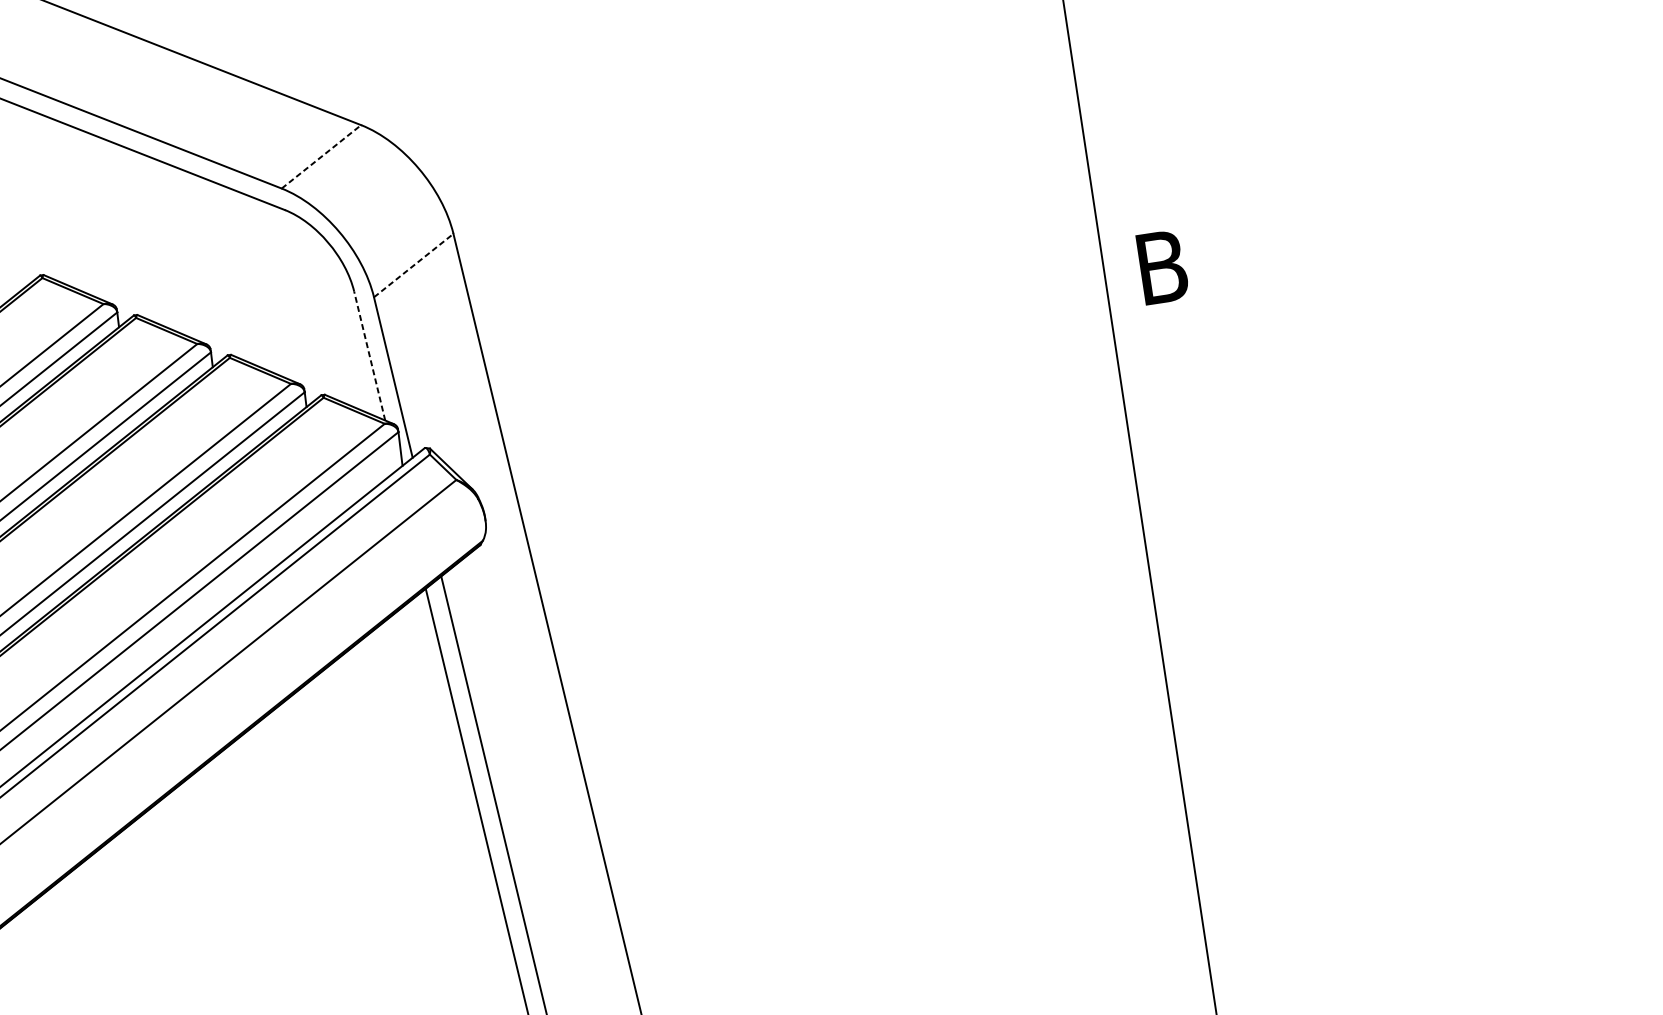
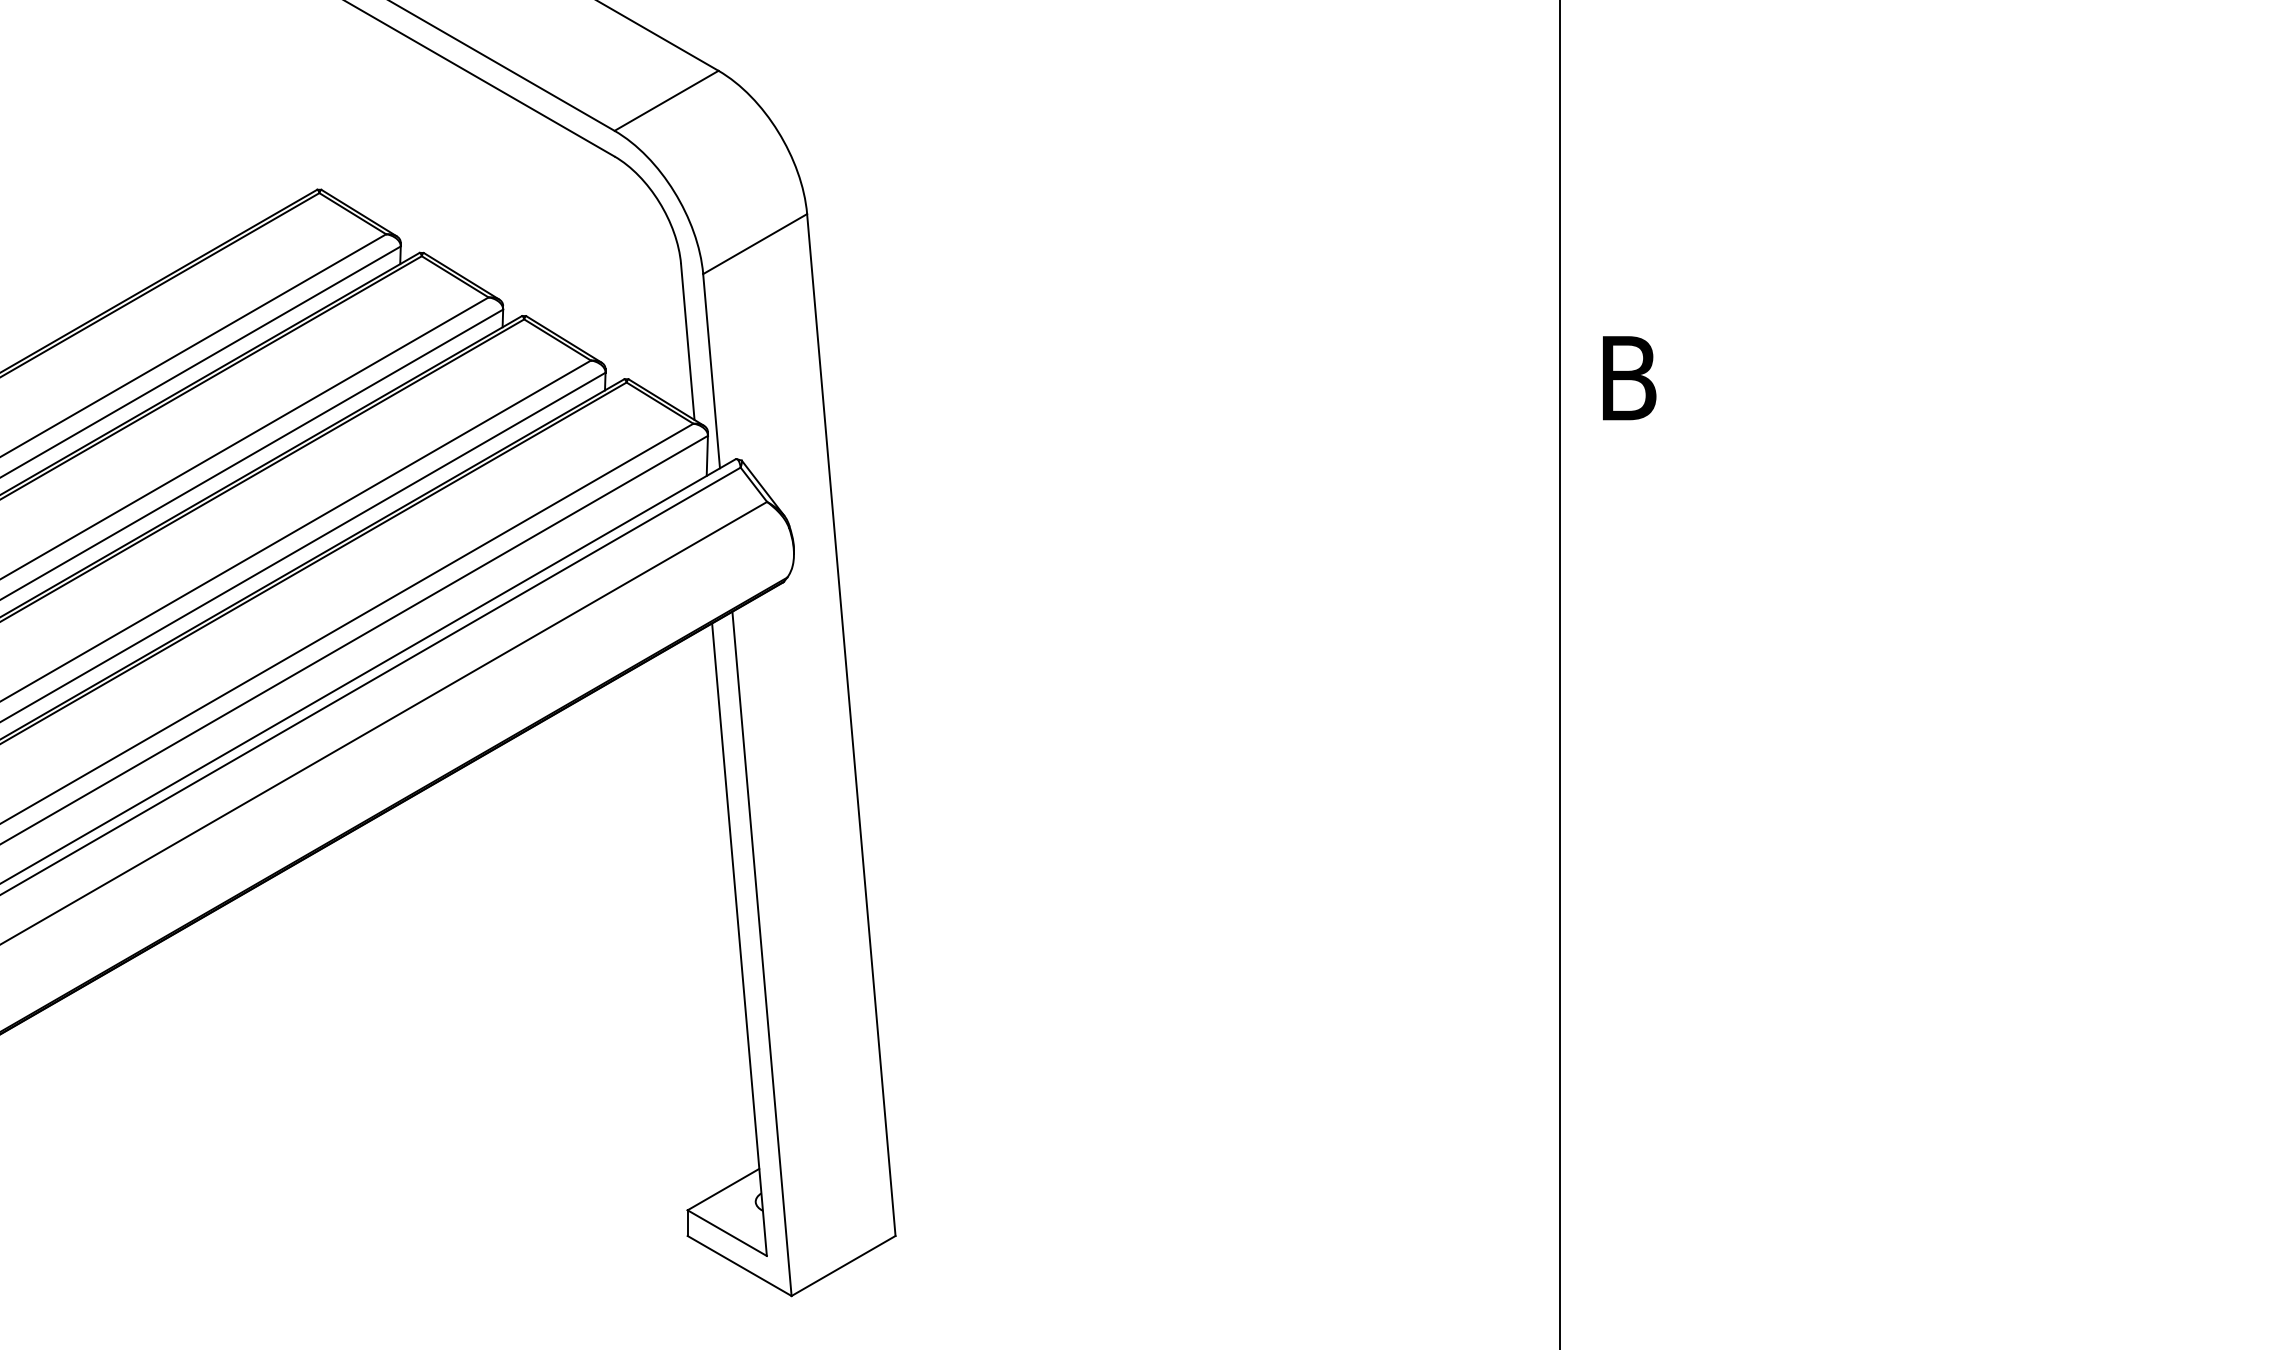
line: (322, 156) -> (667, 100), dashed -> solid
line: (413, 265) -> (755, 243), dashed -> solid
line: (369, 355) -> (687, 341), dashed -> solid

